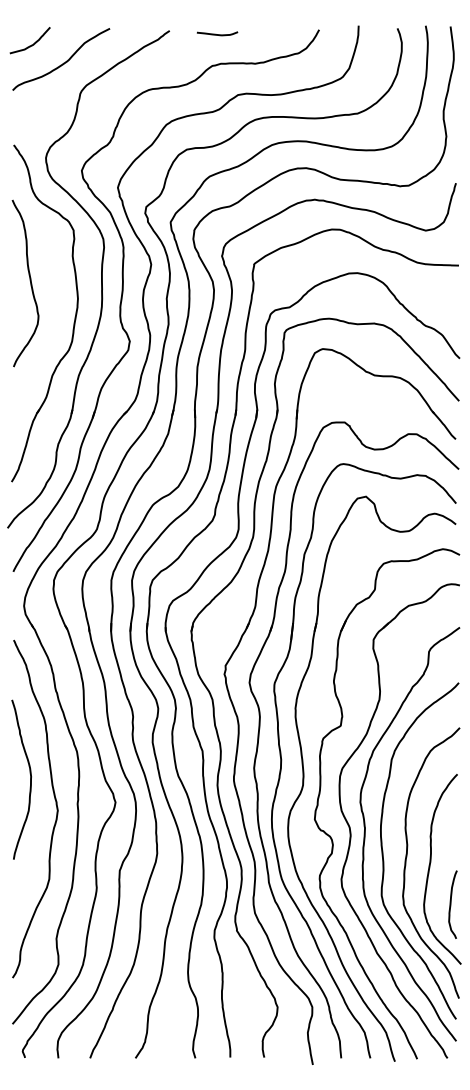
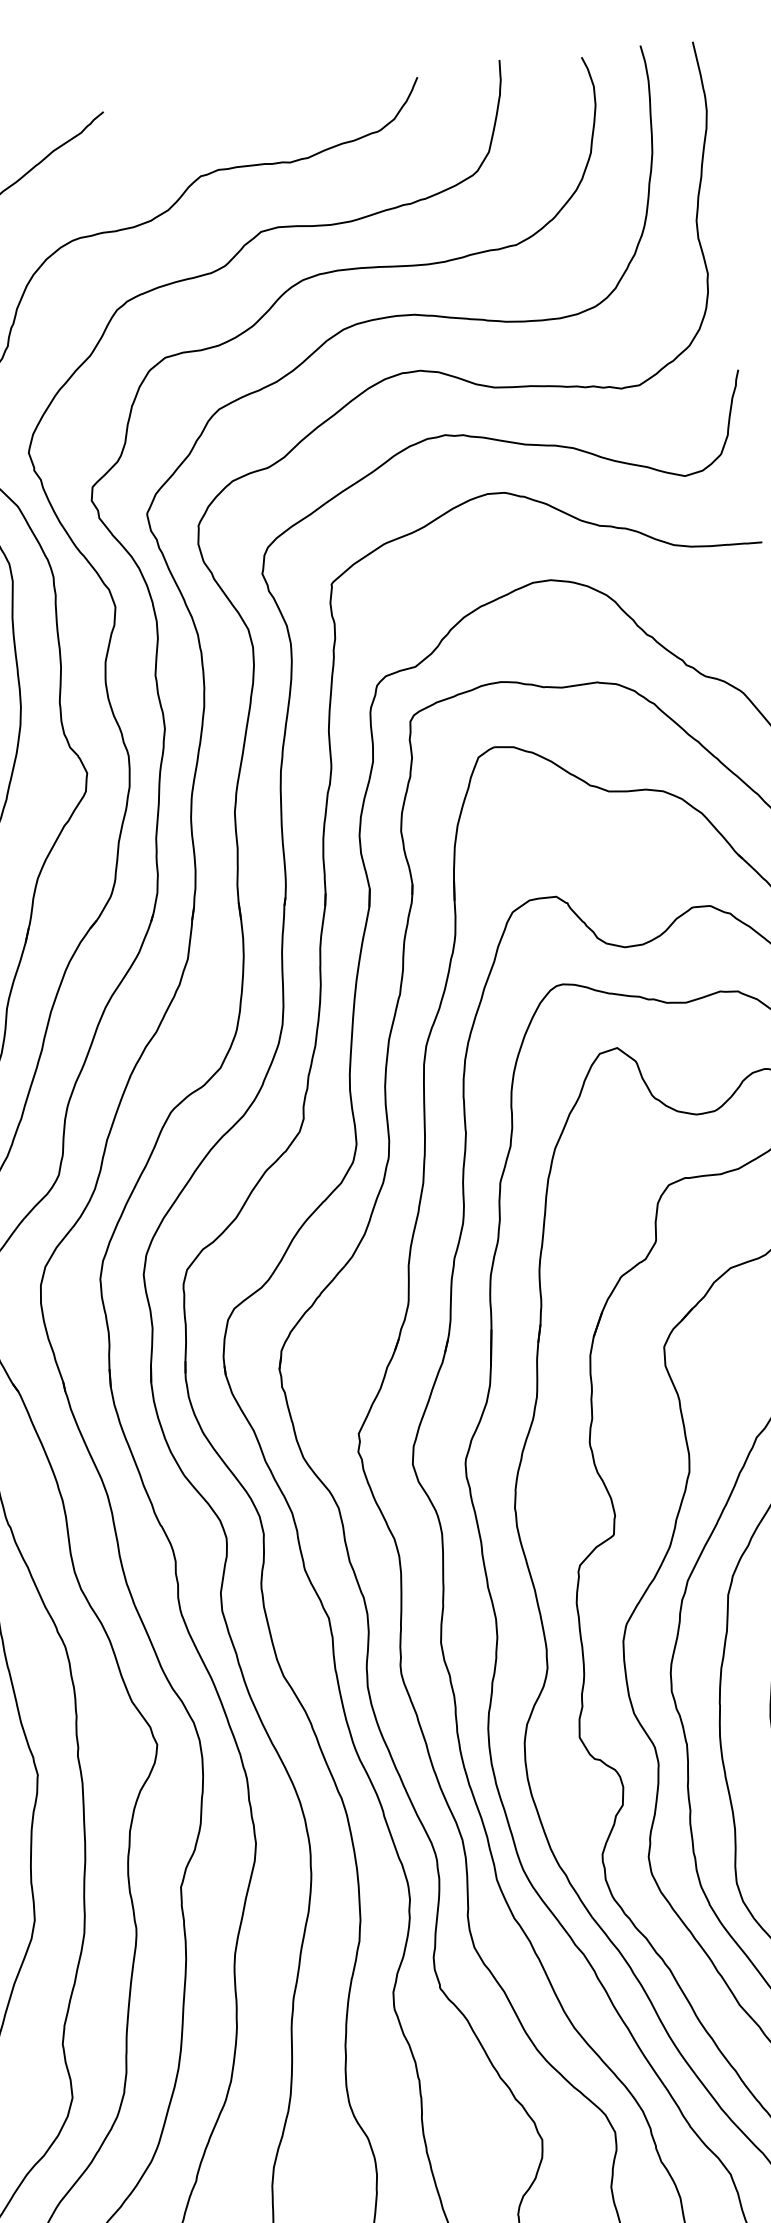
curve: (217, 34) -> (204, 109), removed

